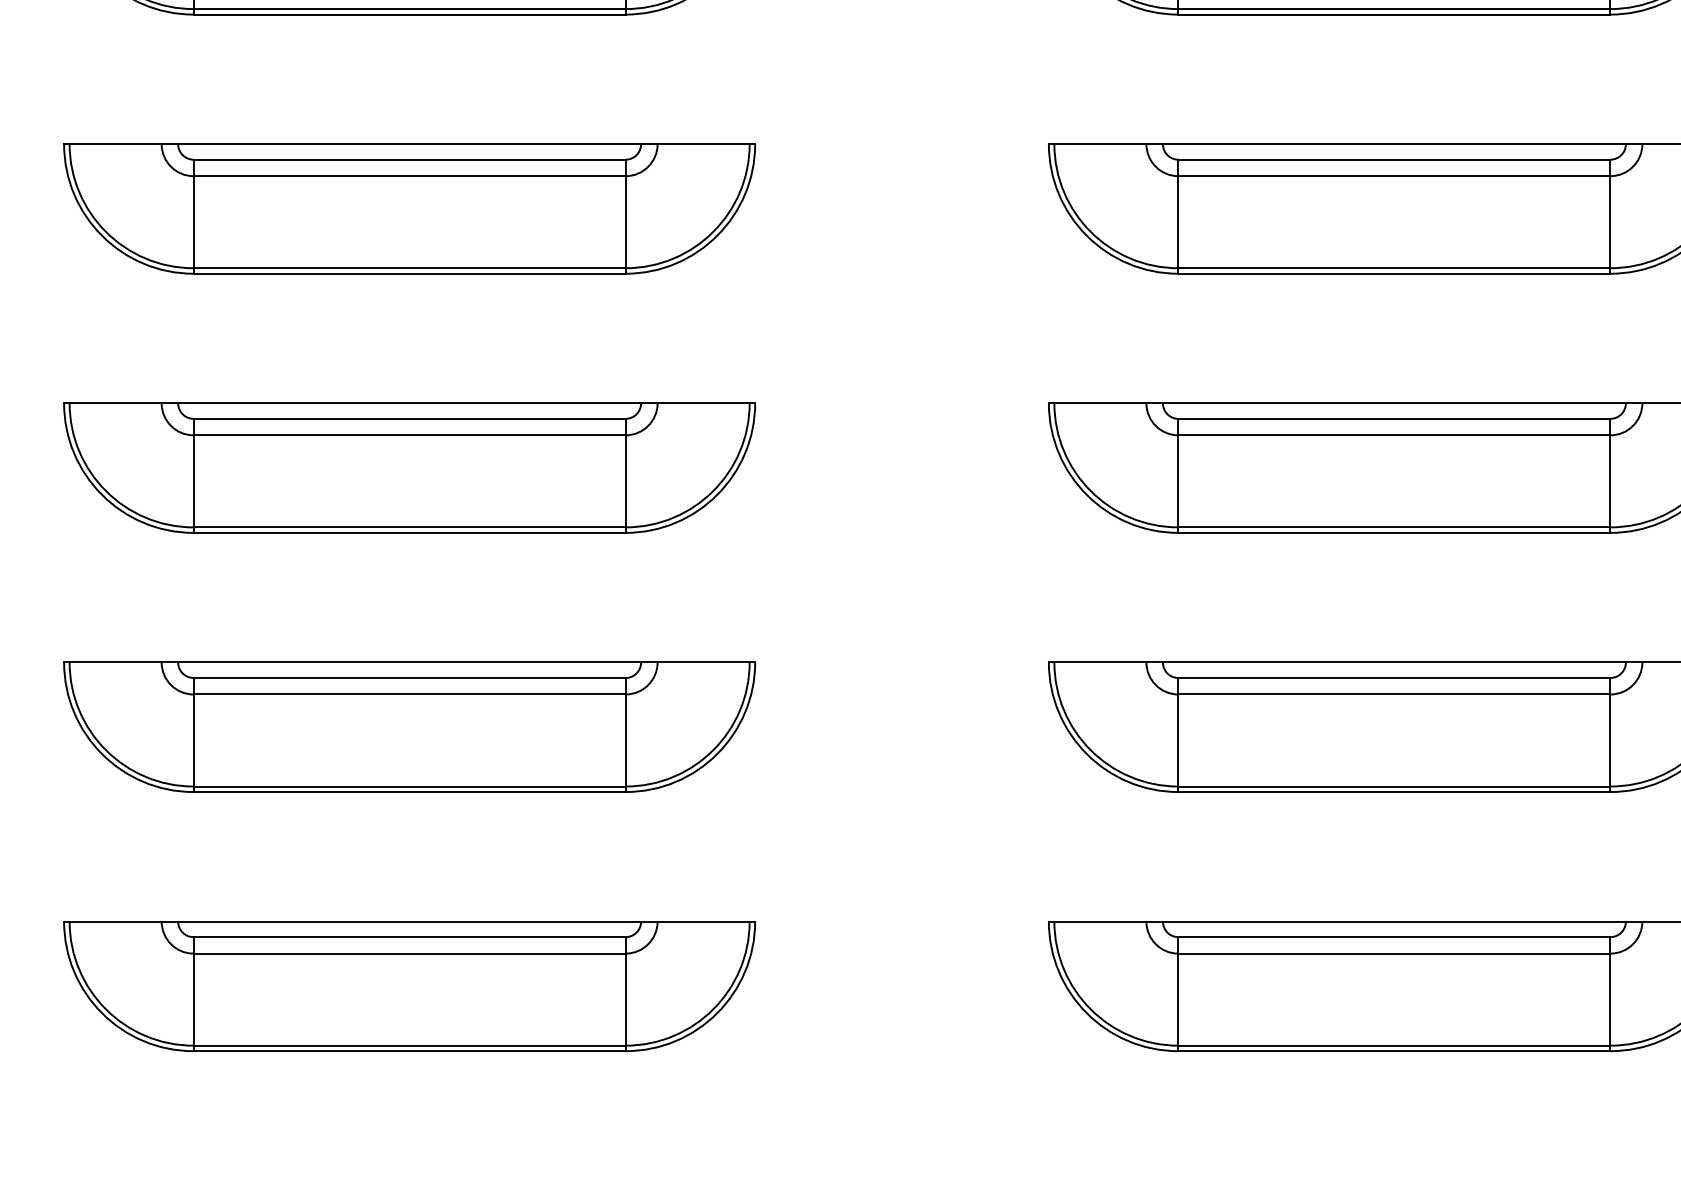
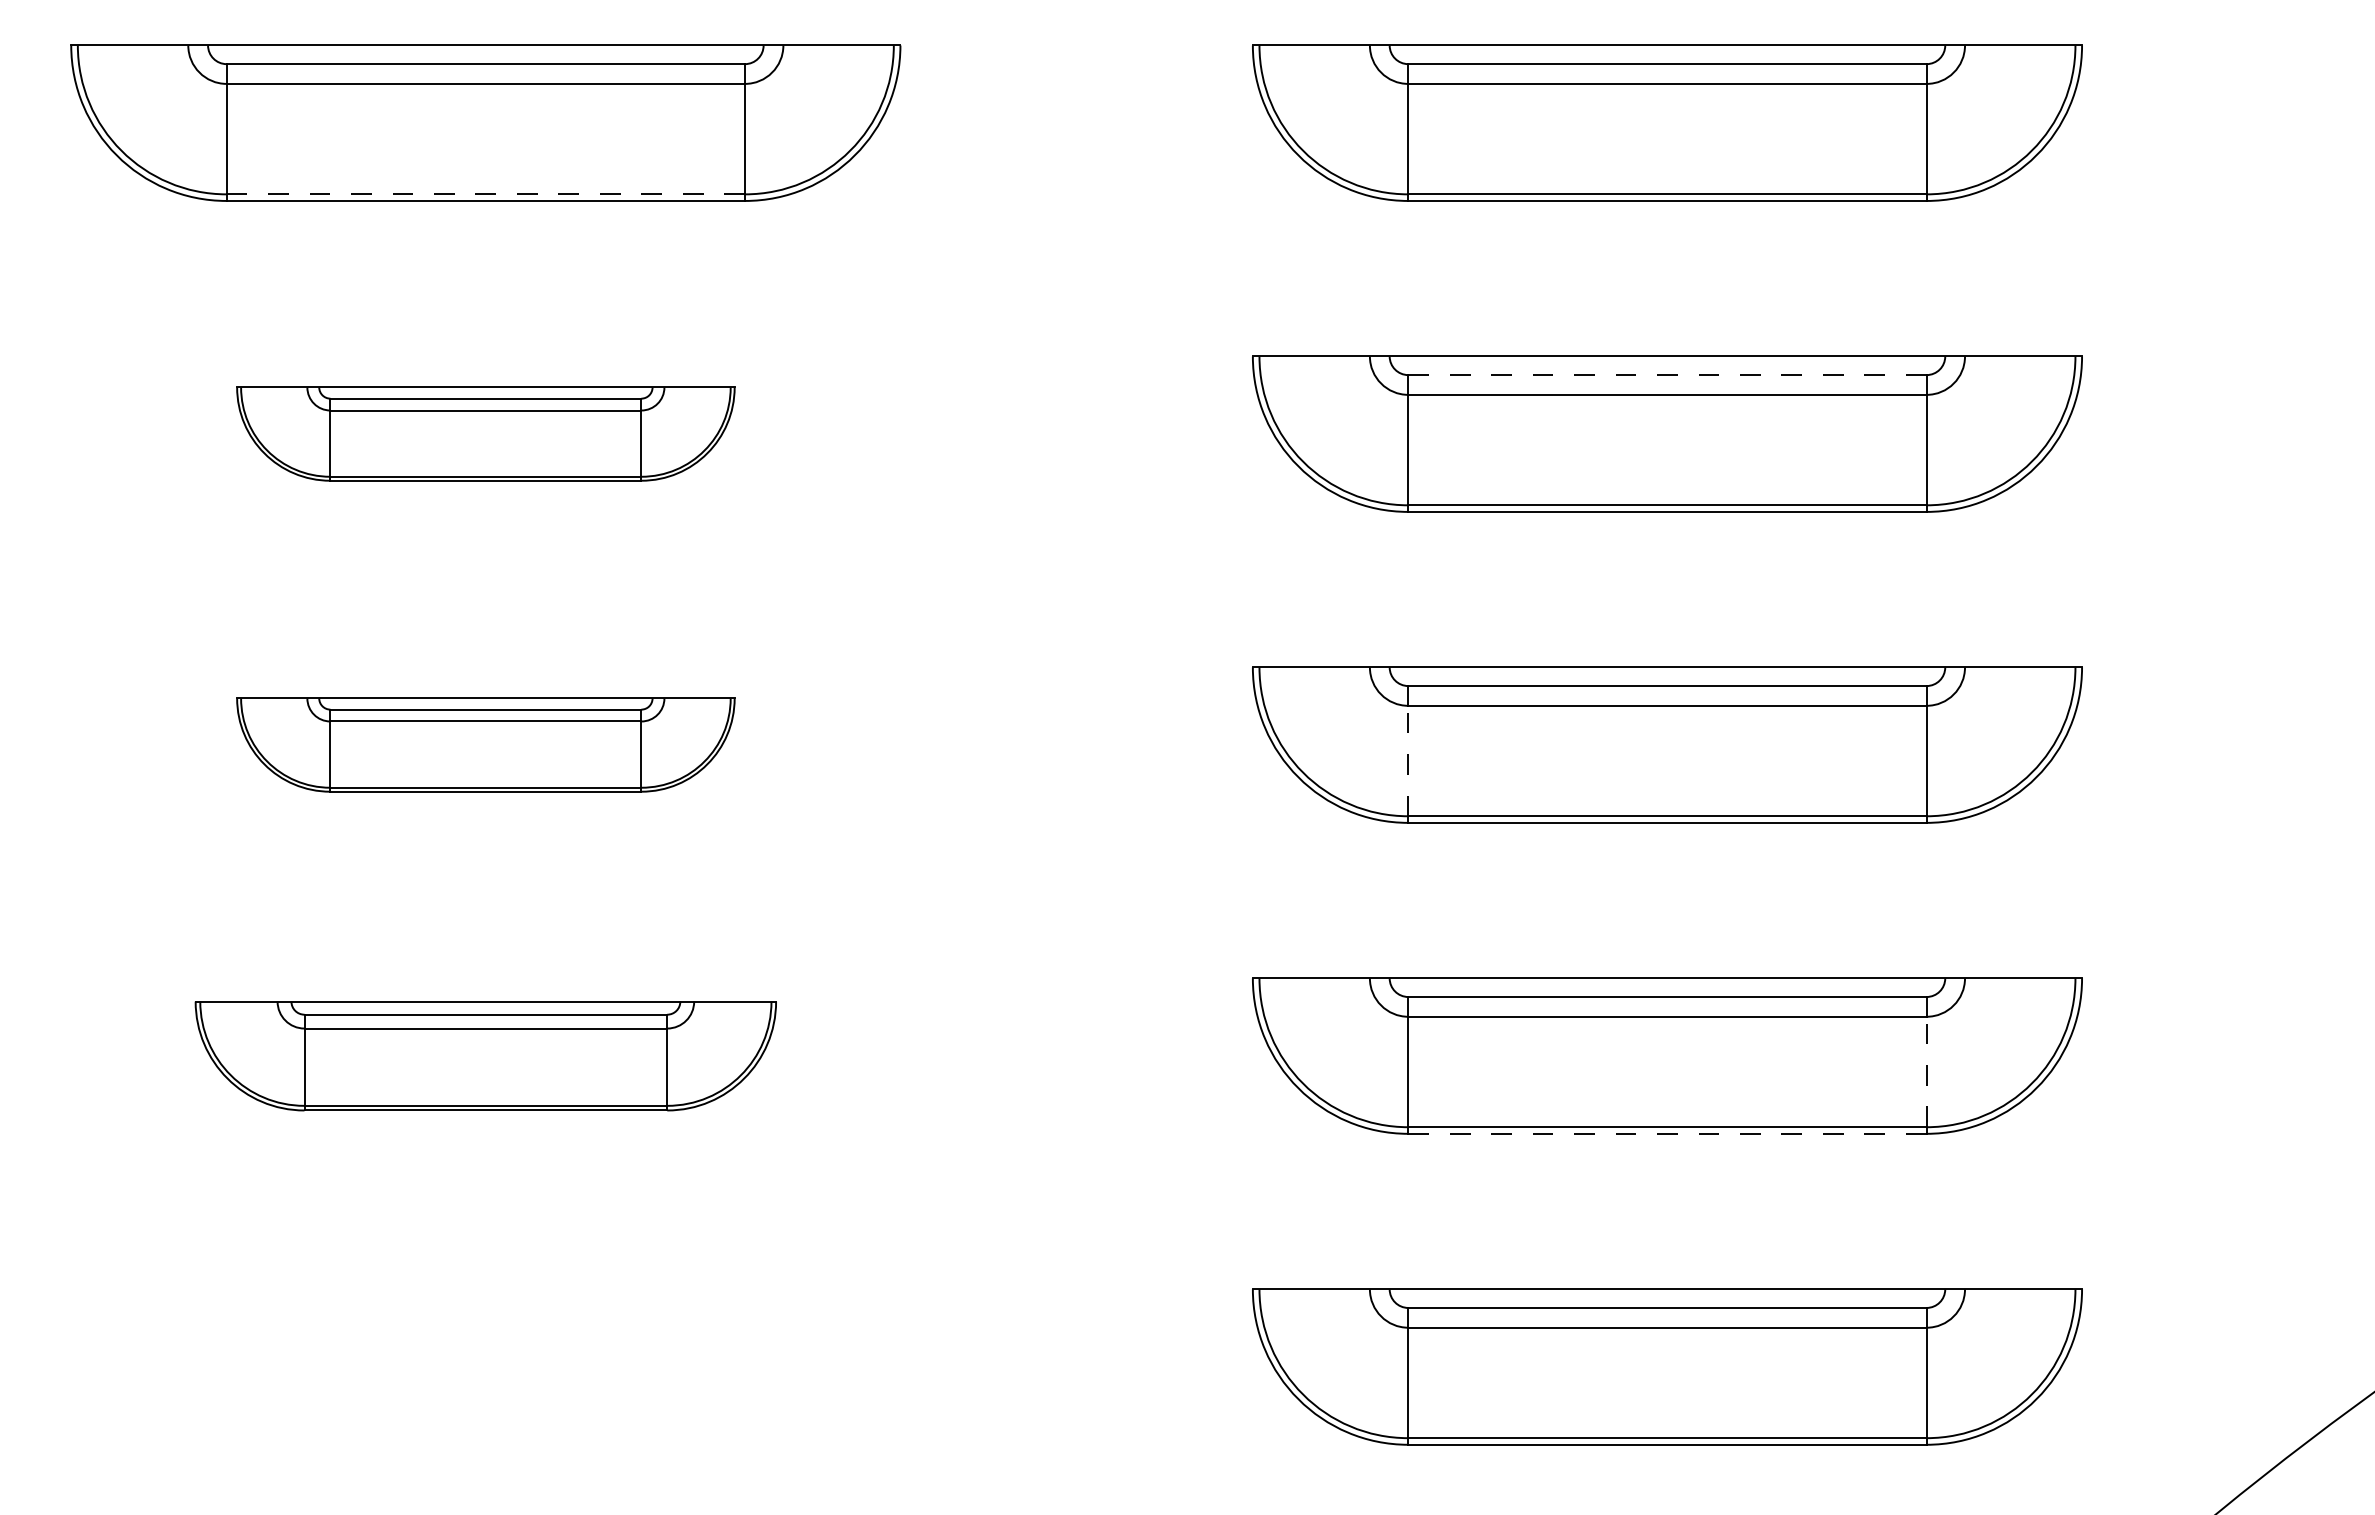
line: (410, 9) -> (486, 194), solid -> dashed
line: (1394, 160) -> (1667, 375), solid -> dashed
part: (409, 208) -> (485, 433), size x0.6
part: (409, 467) -> (485, 744), size x0.6
line: (1178, 480) -> (1408, 760), solid -> dashed
part: (409, 726) -> (485, 1055), size x0.7
line: (1610, 740) -> (1926, 1071), solid -> dashed
line: (1393, 791) -> (1666, 1133), solid -> dashed
part: (409, 985) -> (485, 1366), removed

